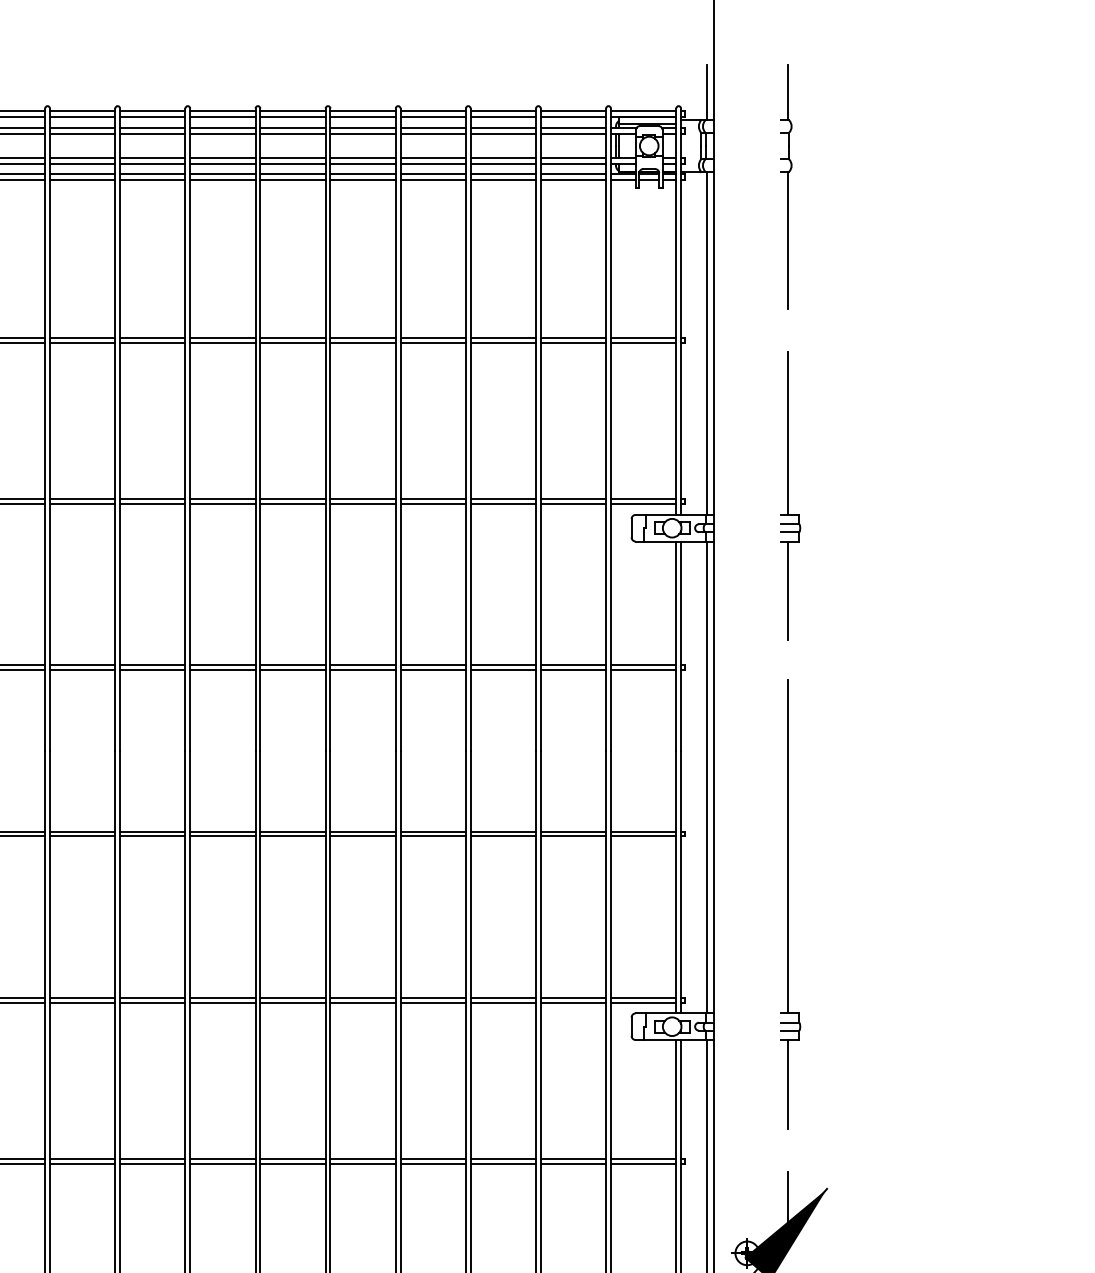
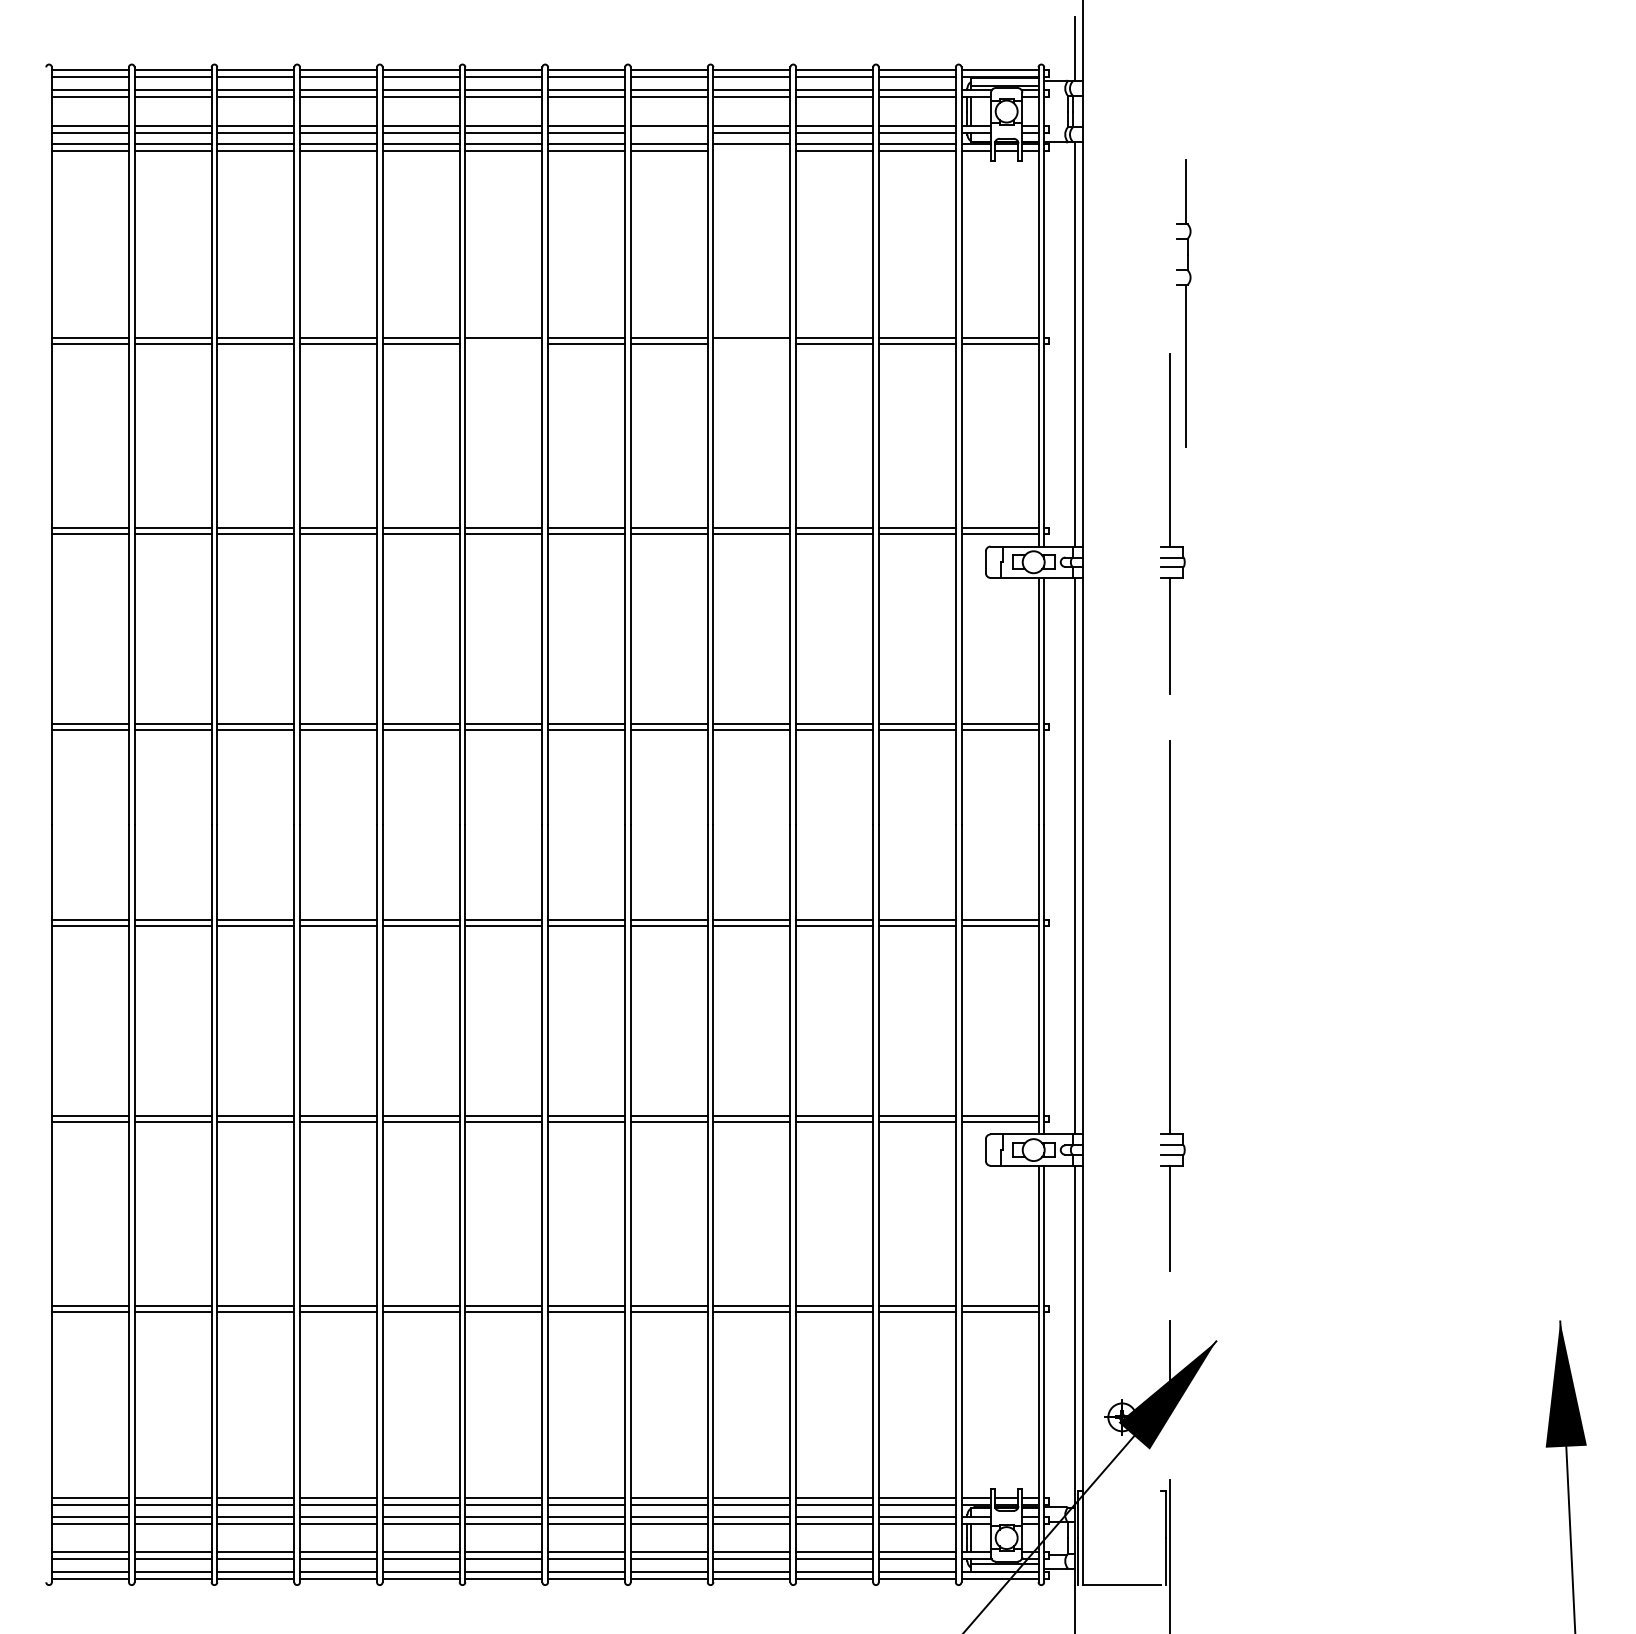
line: (362, 163) -> (668, 132), removed
line: (432, 179) -> (751, 151), removed
part: (785, 187) -> (1183, 303), moved
line: (222, 342) -> (503, 343), removed
line: (432, 342) -> (751, 343), removed

